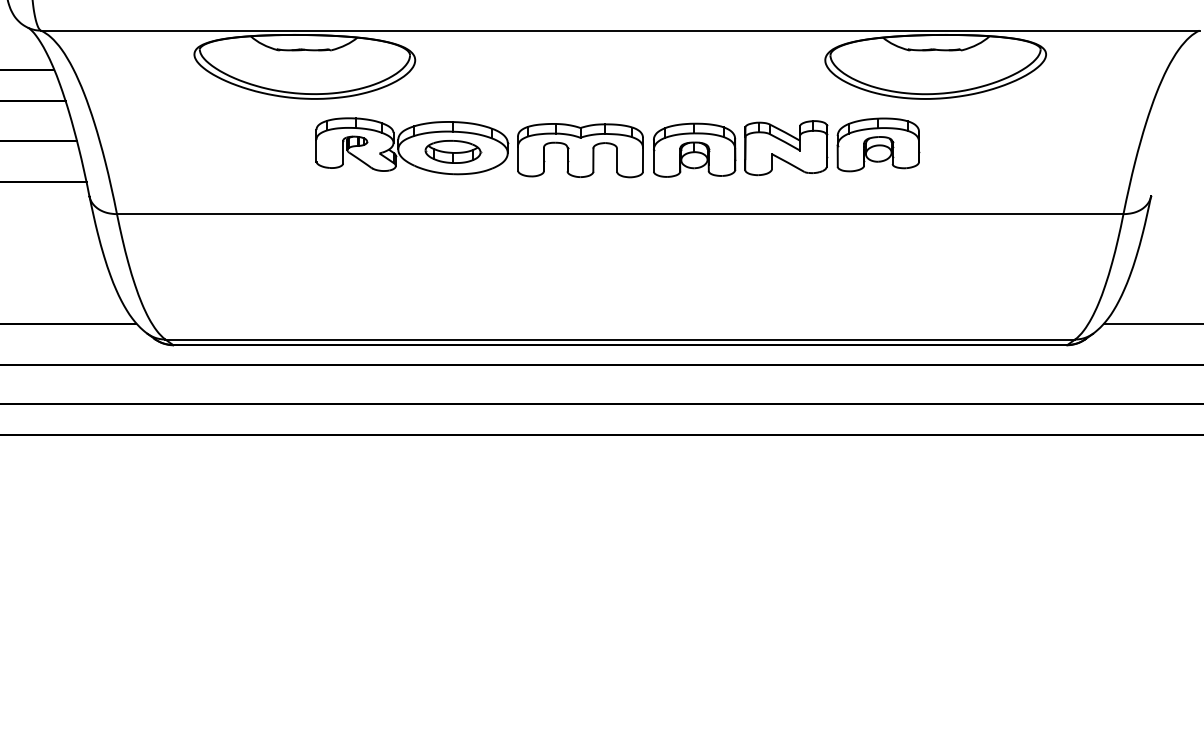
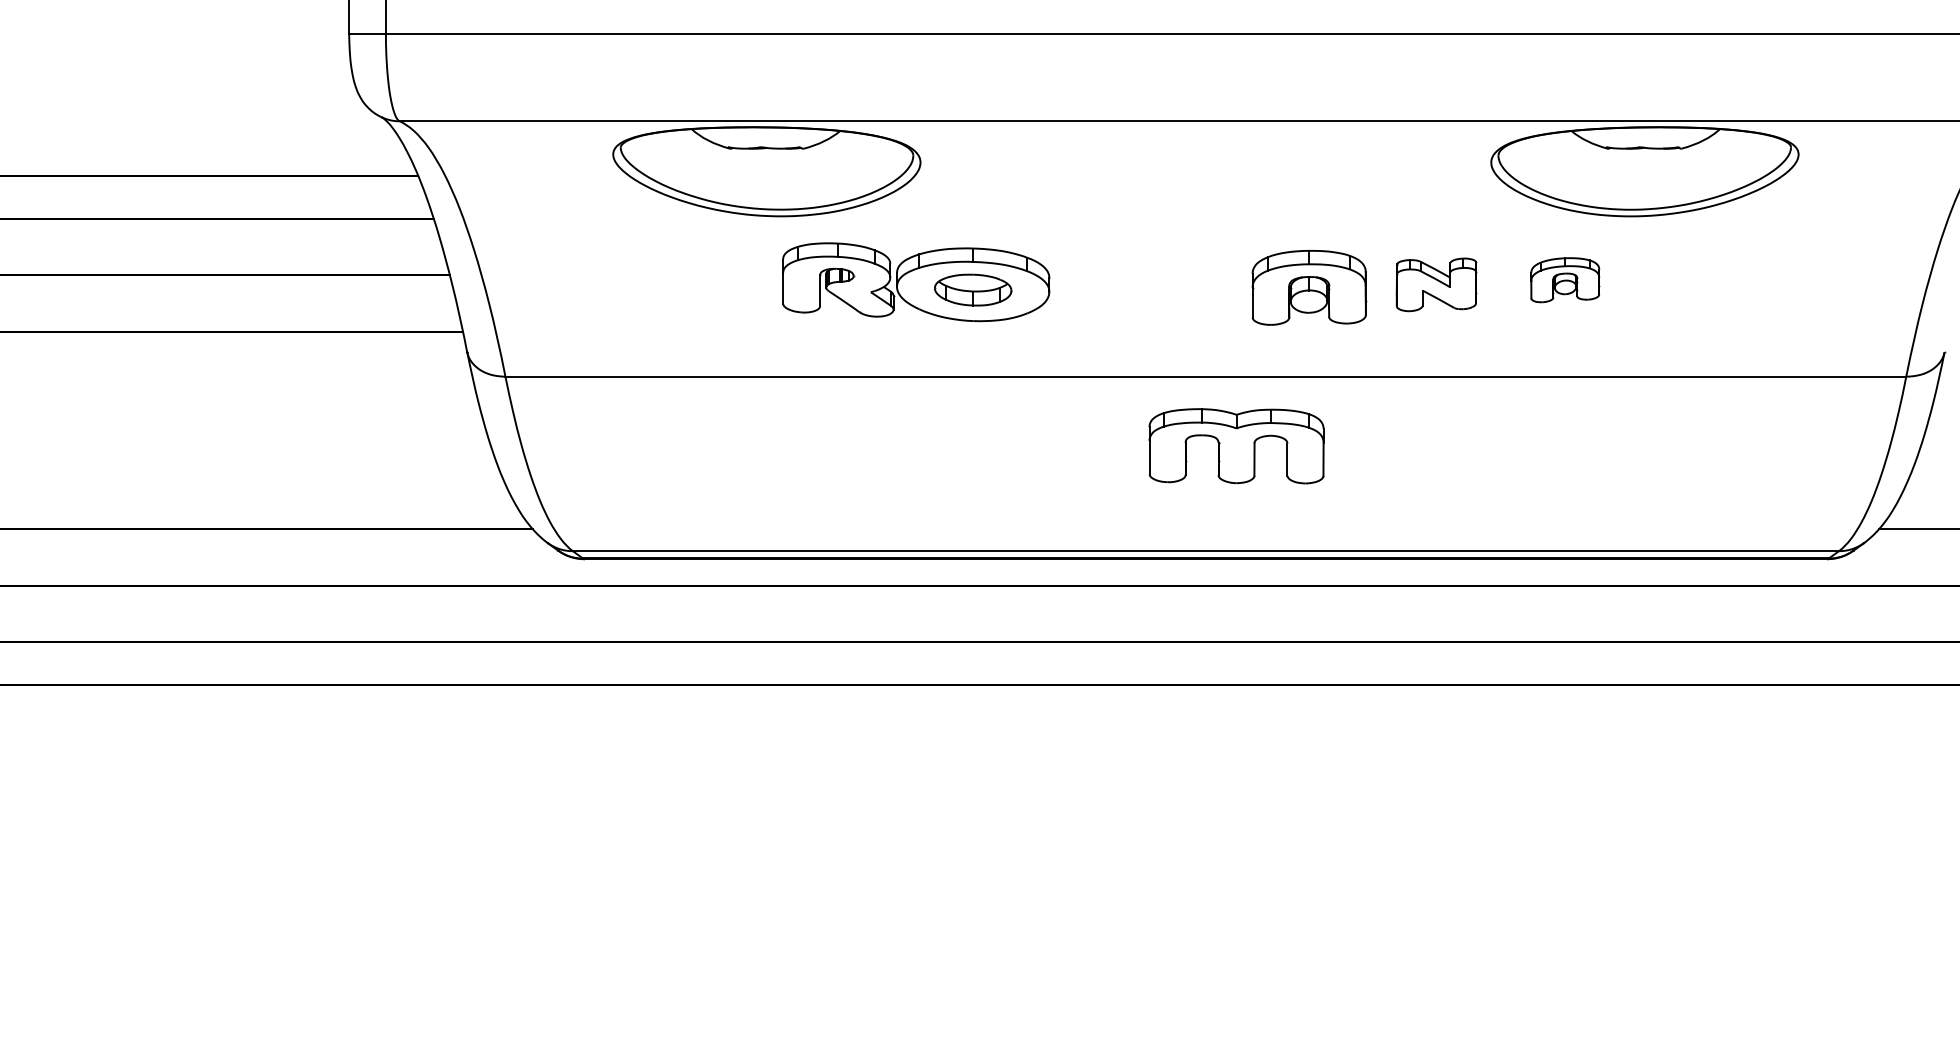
part: (878, 144) -> (1565, 279), size x0.6
part: (785, 147) -> (1436, 284), size x0.7
part: (580, 150) -> (1236, 446), moved

